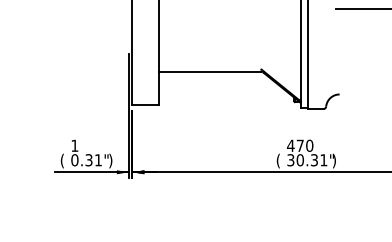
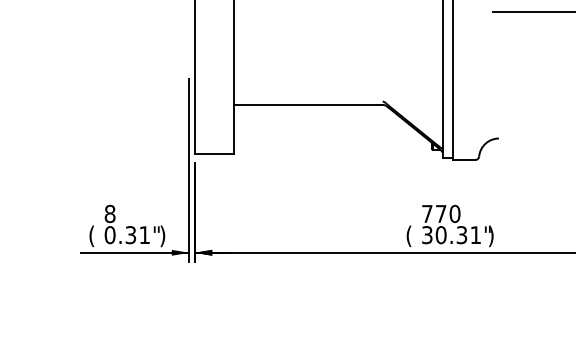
text: (74, 145) -> (109, 213), 1 -> 8
text: (290, 145) -> (426, 213), 470 -> 770

